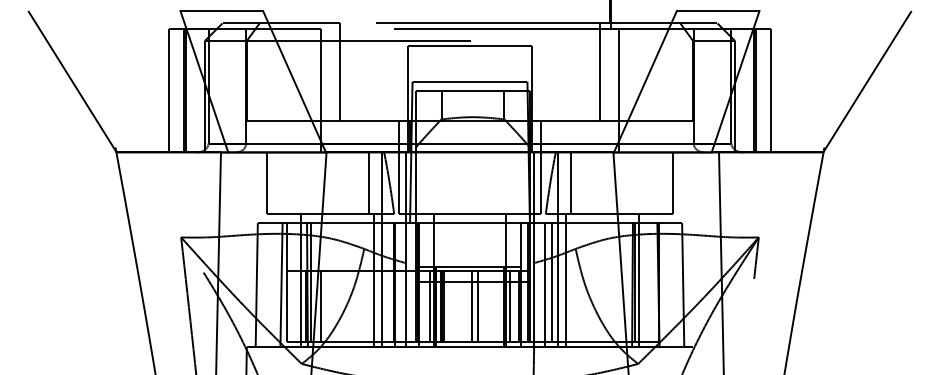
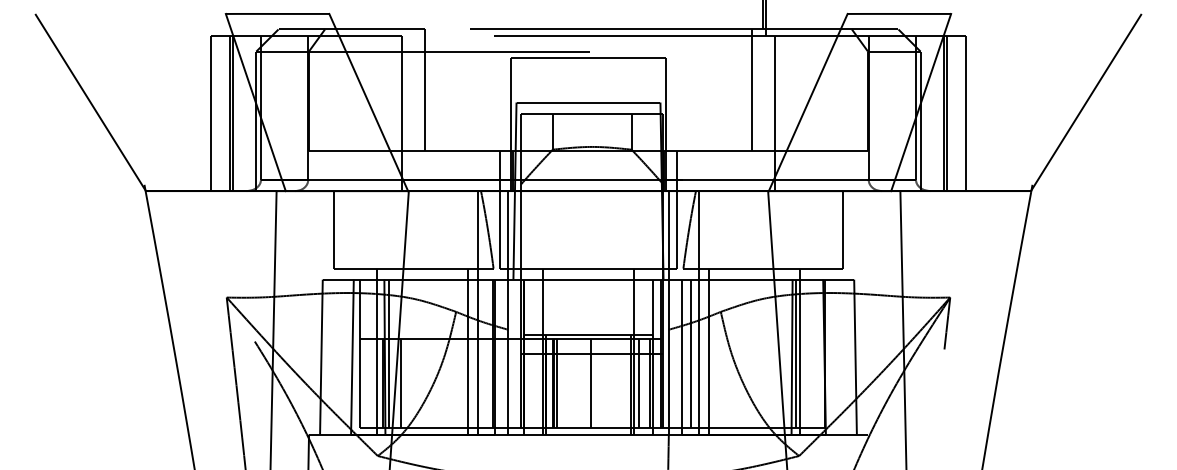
line: (368, 183) -> (461, 229), removed
line: (571, 183) -> (715, 229), removed
line: (430, 306) -> (538, 383), removed
line: (477, 306) -> (597, 383), removed

